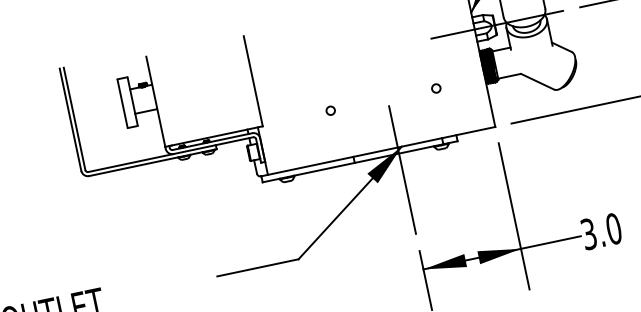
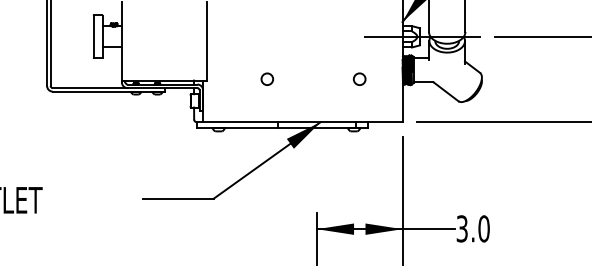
circle: (435, 88) -> (359, 79), size x1.6
circle: (329, 110) -> (266, 79), size x1.6
line: (402, 169) -> (317, 141), removed

